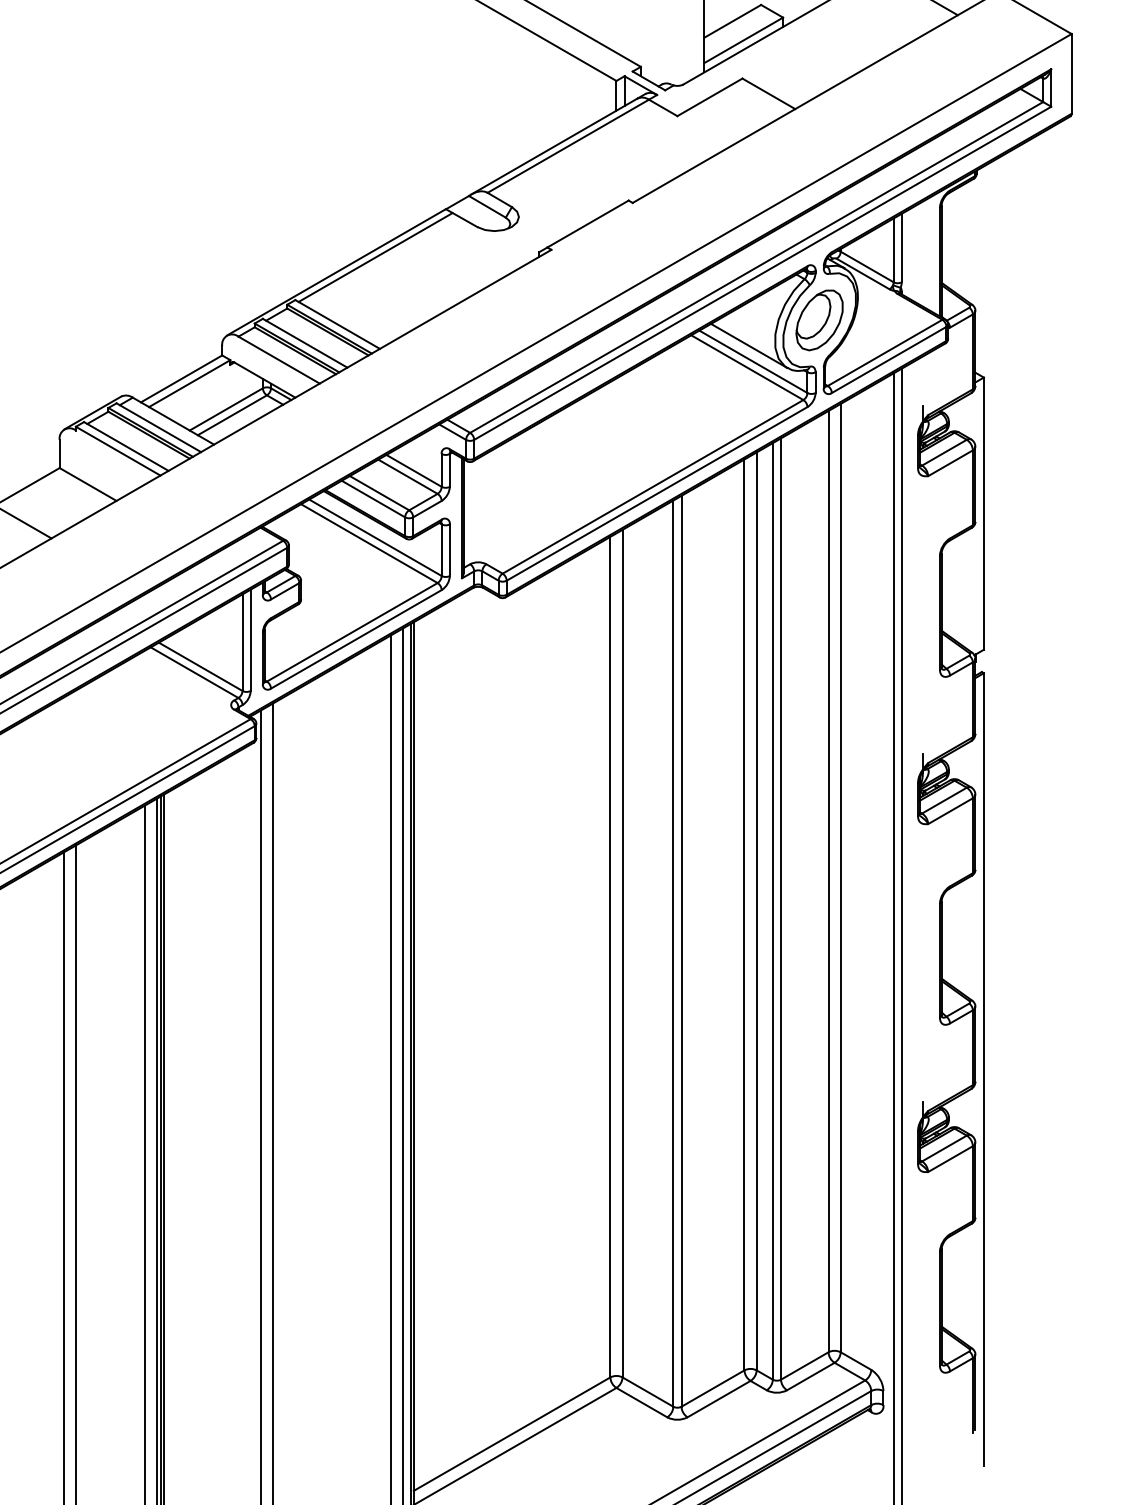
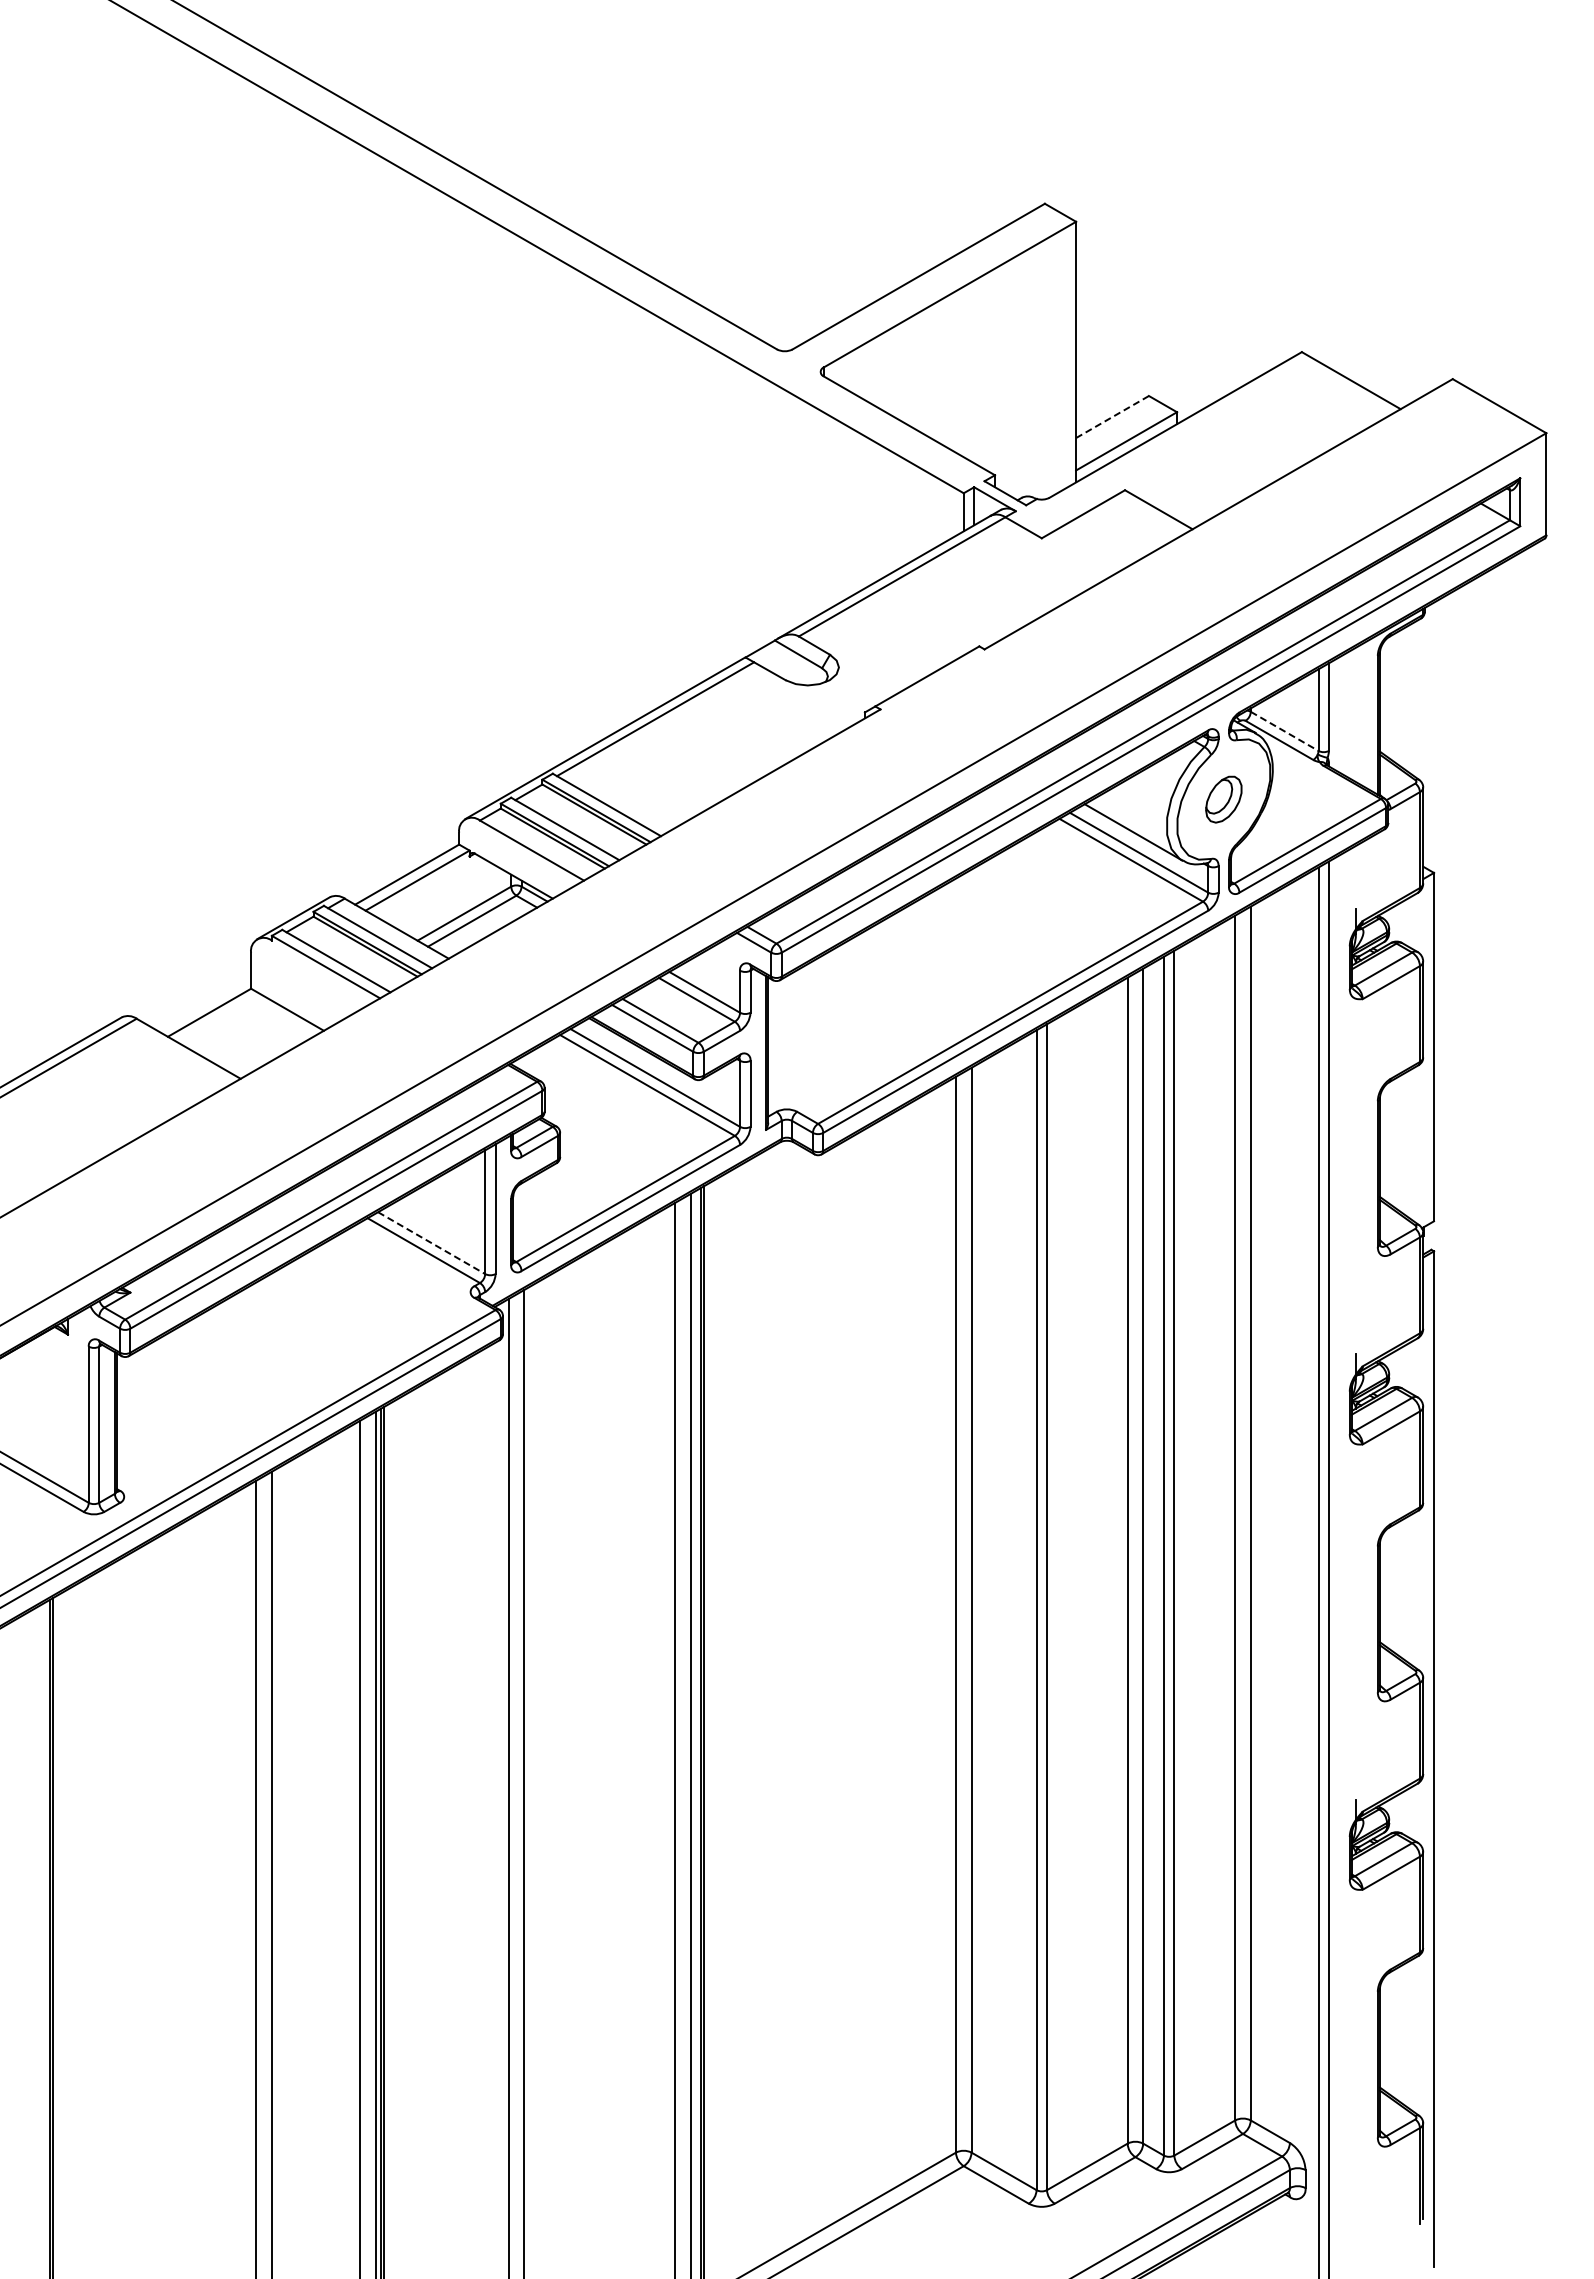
line: (732, 20) -> (1112, 416), solid -> dashed
line: (867, 267) -> (1285, 731), solid -> dashed
part: (819, 320) -> (1223, 799), size x0.6
line: (200, 667) -> (431, 1243), solid -> dashed

